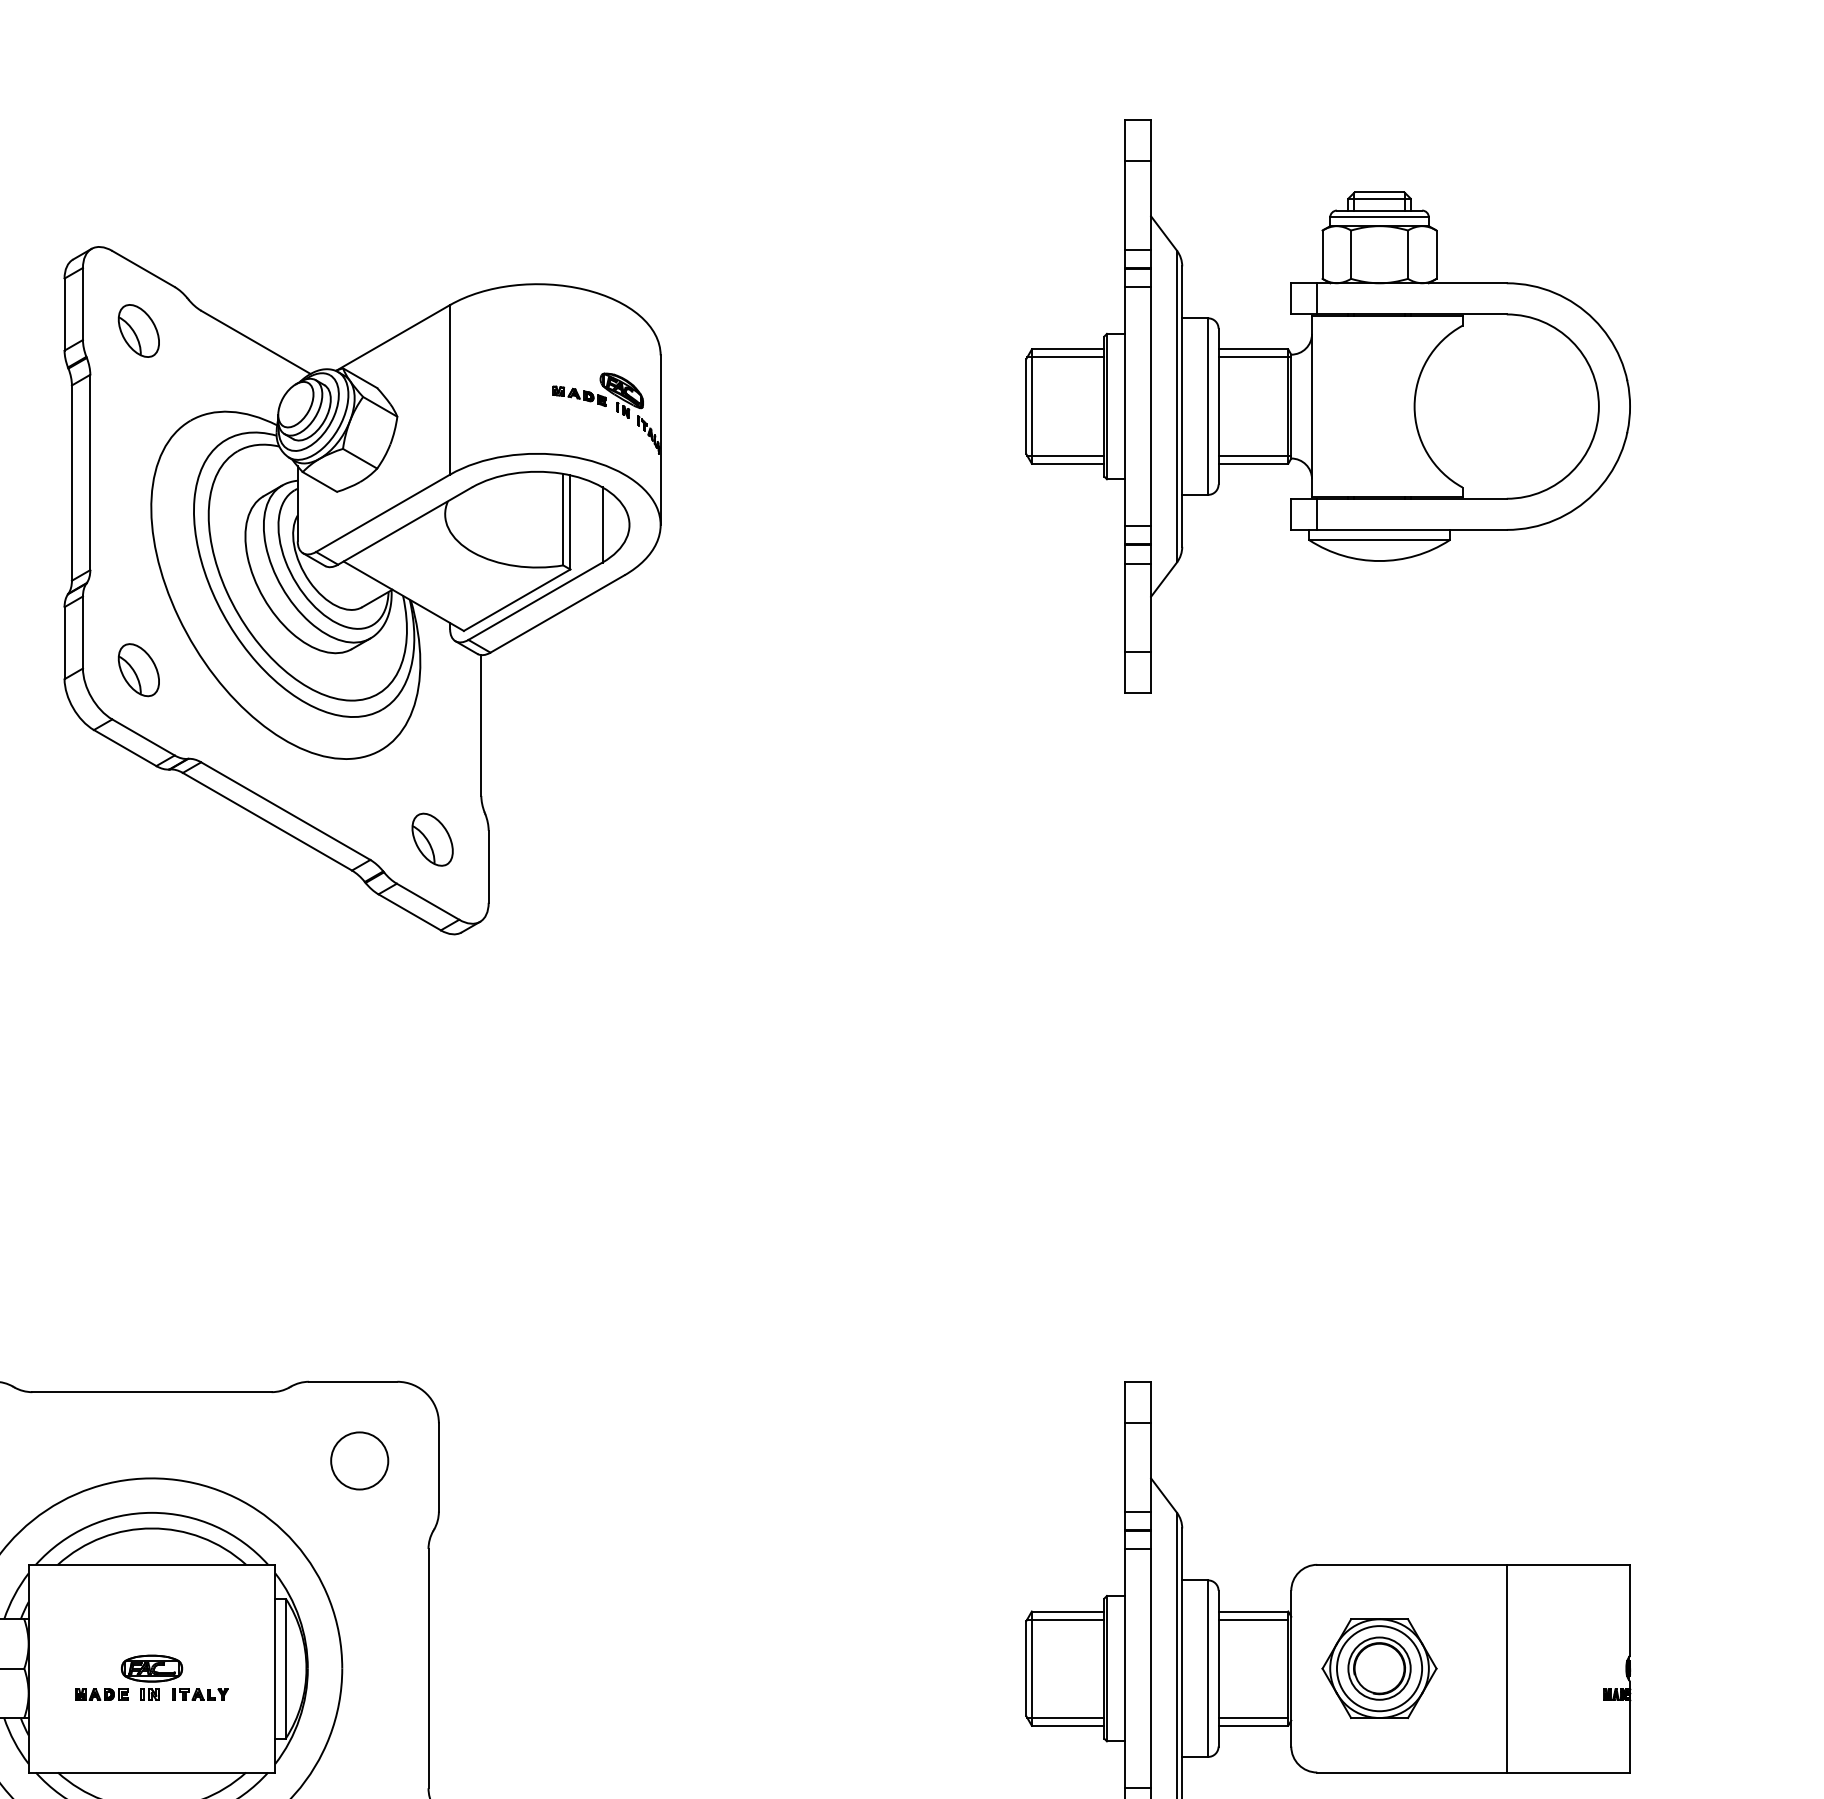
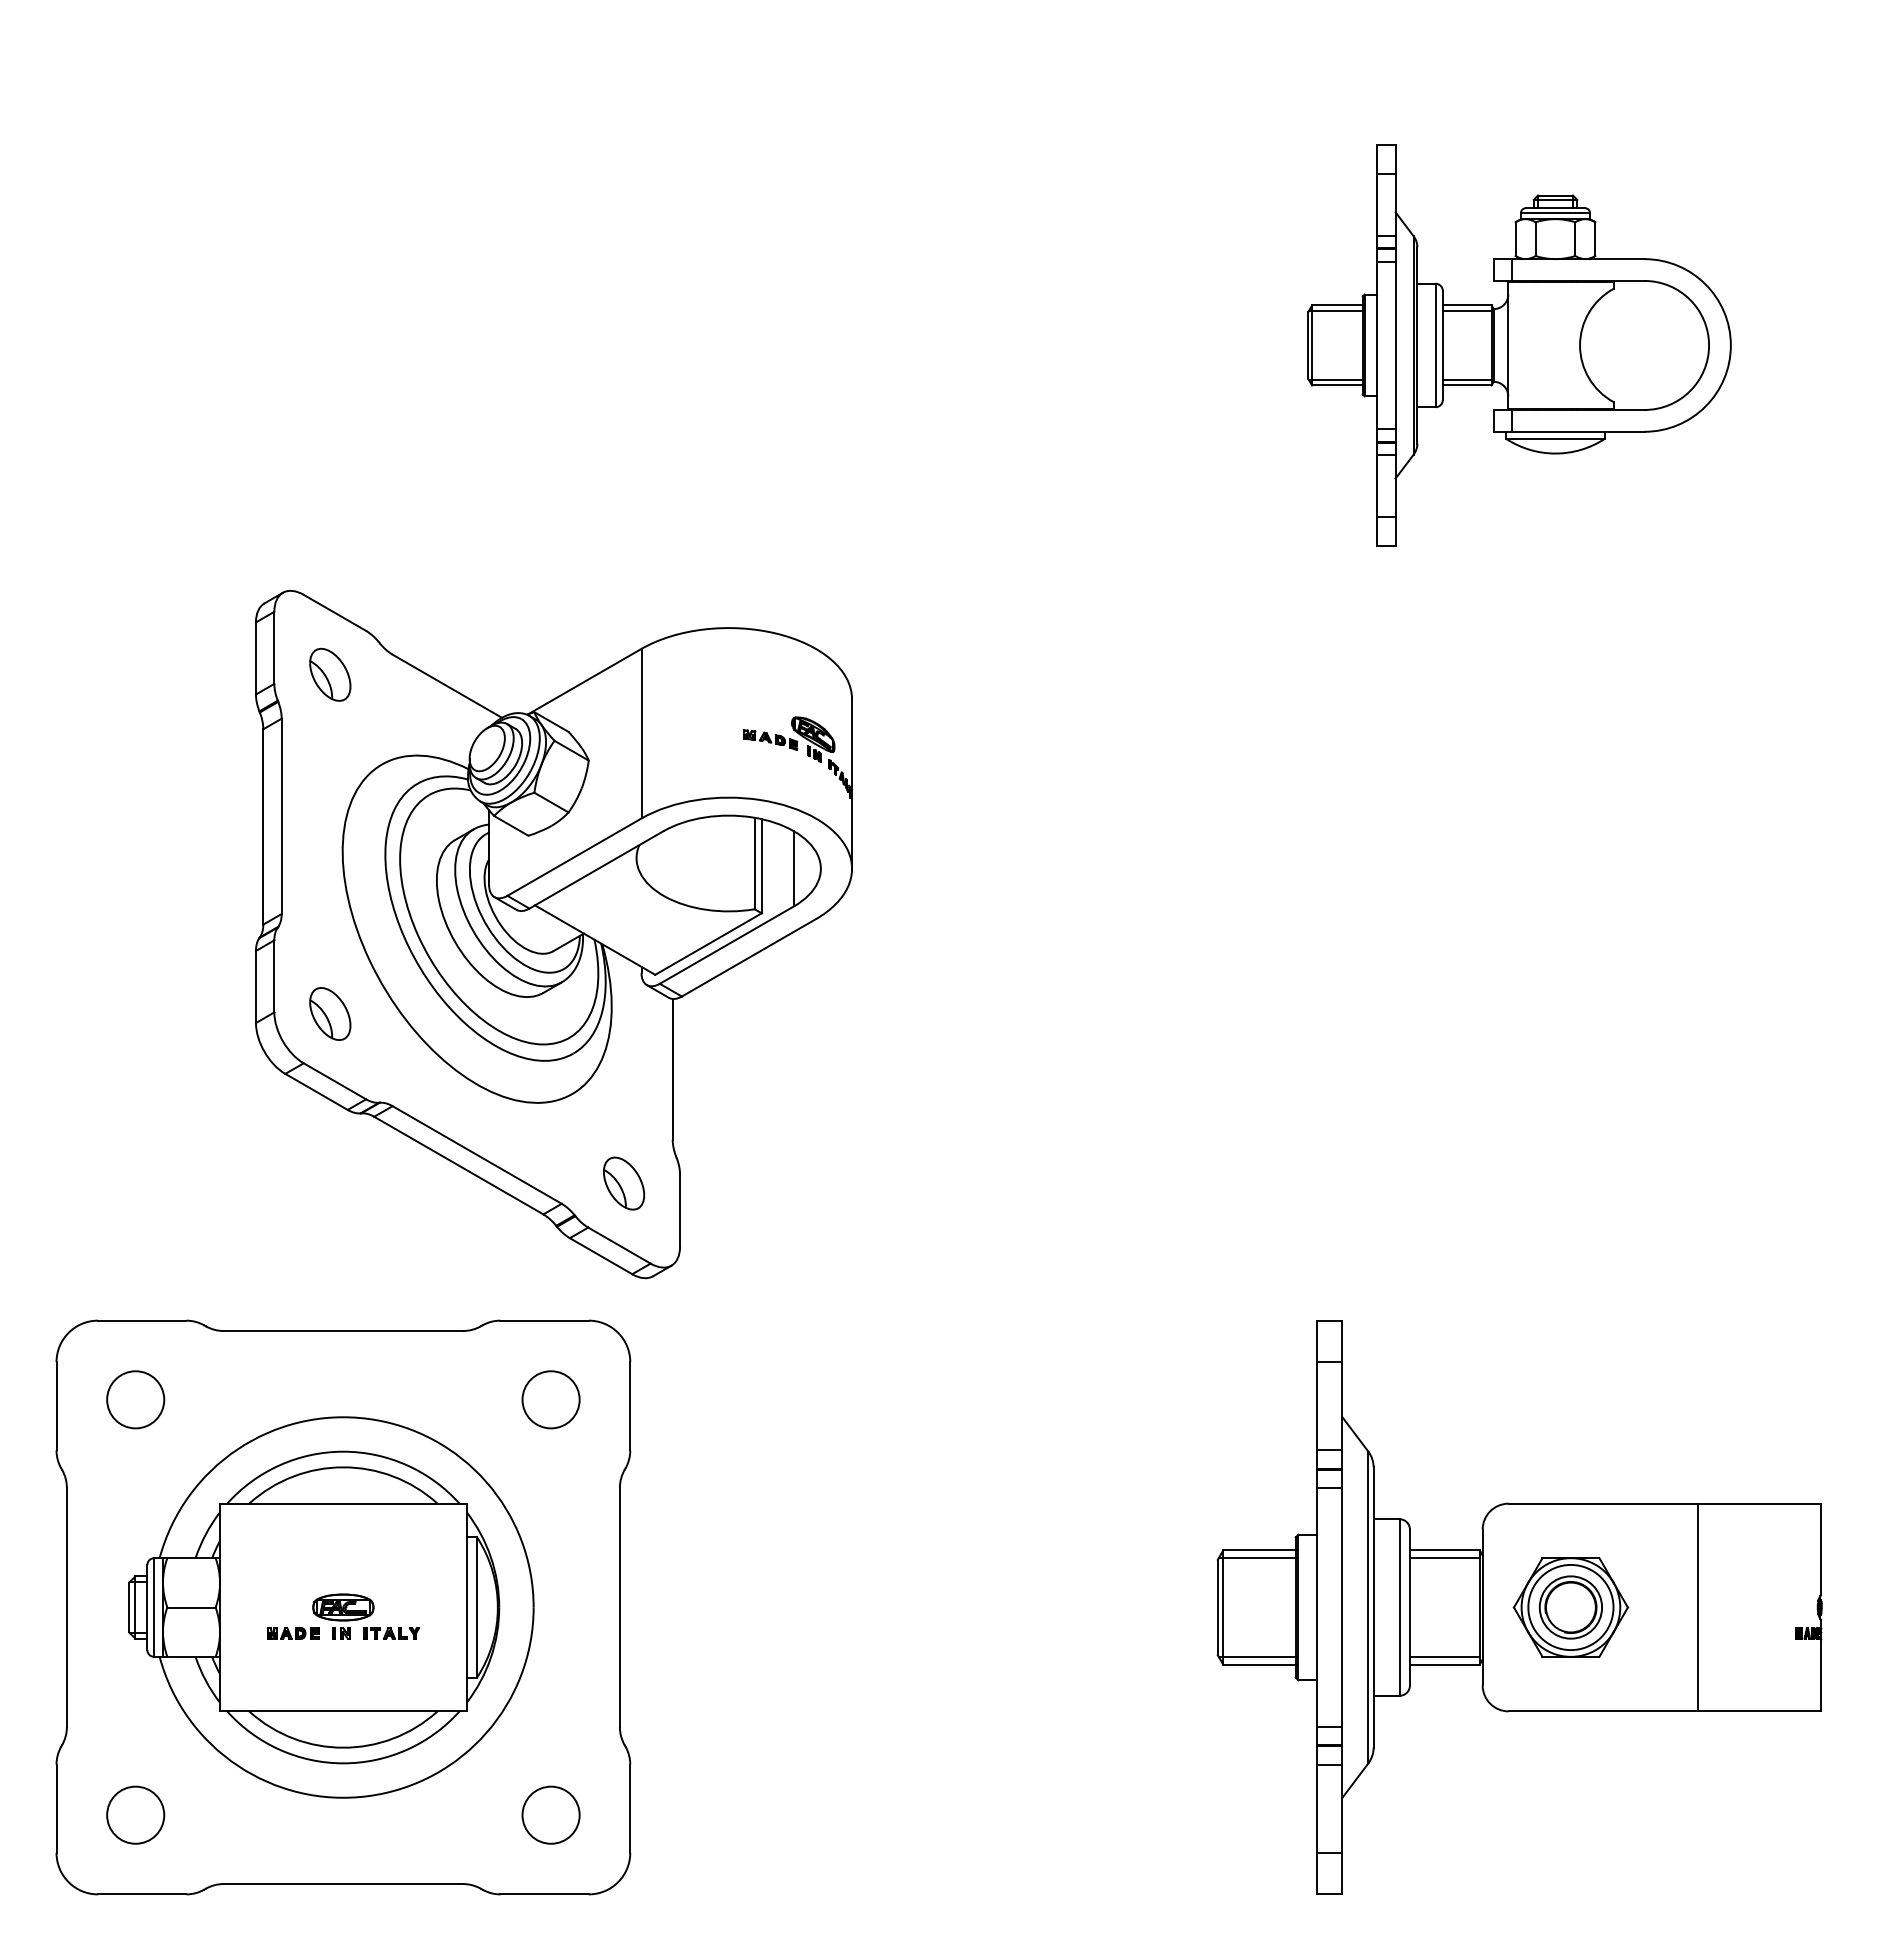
part: (1328, 406) -> (1519, 345), size x0.7
part: (362, 590) -> (553, 934), moved

